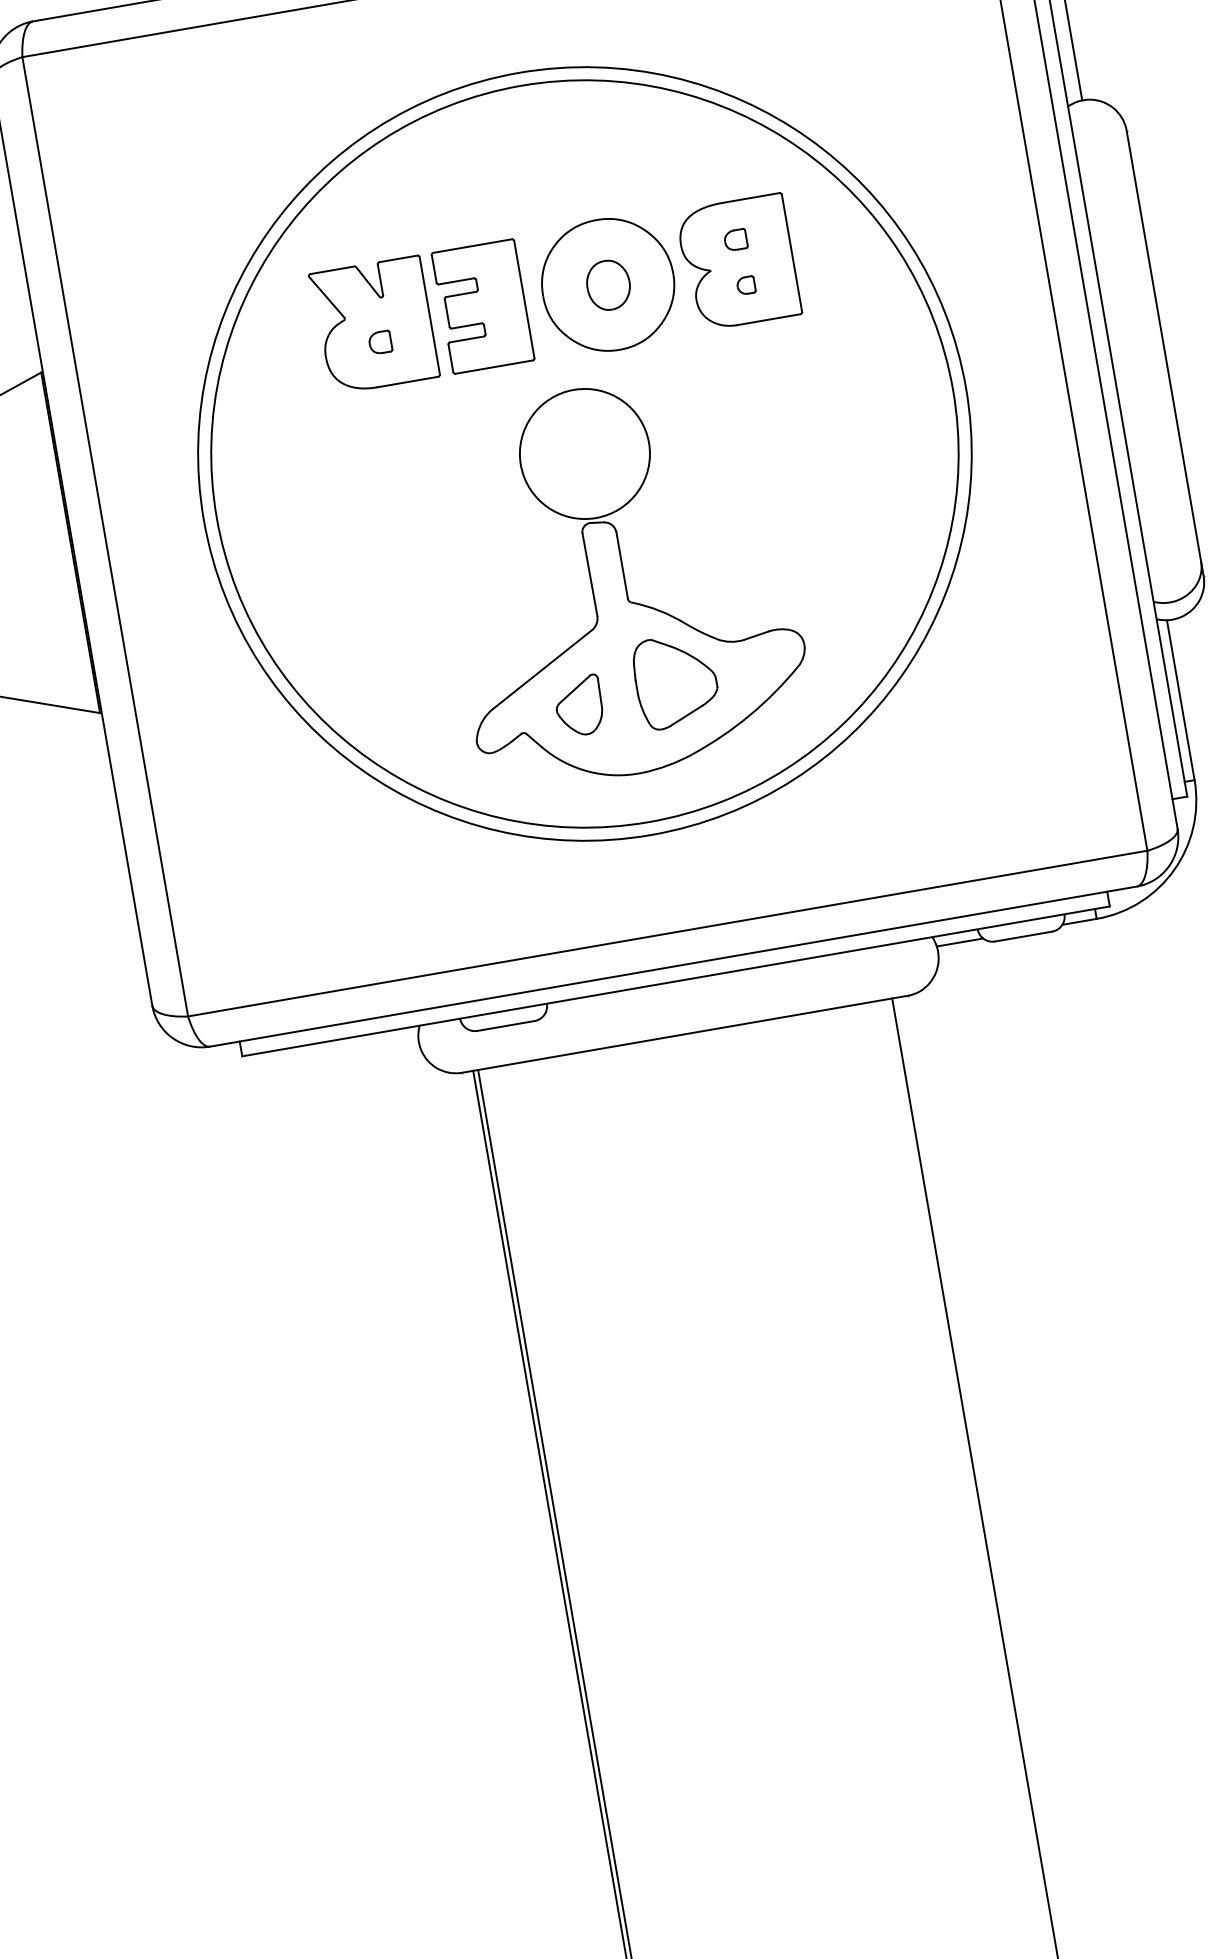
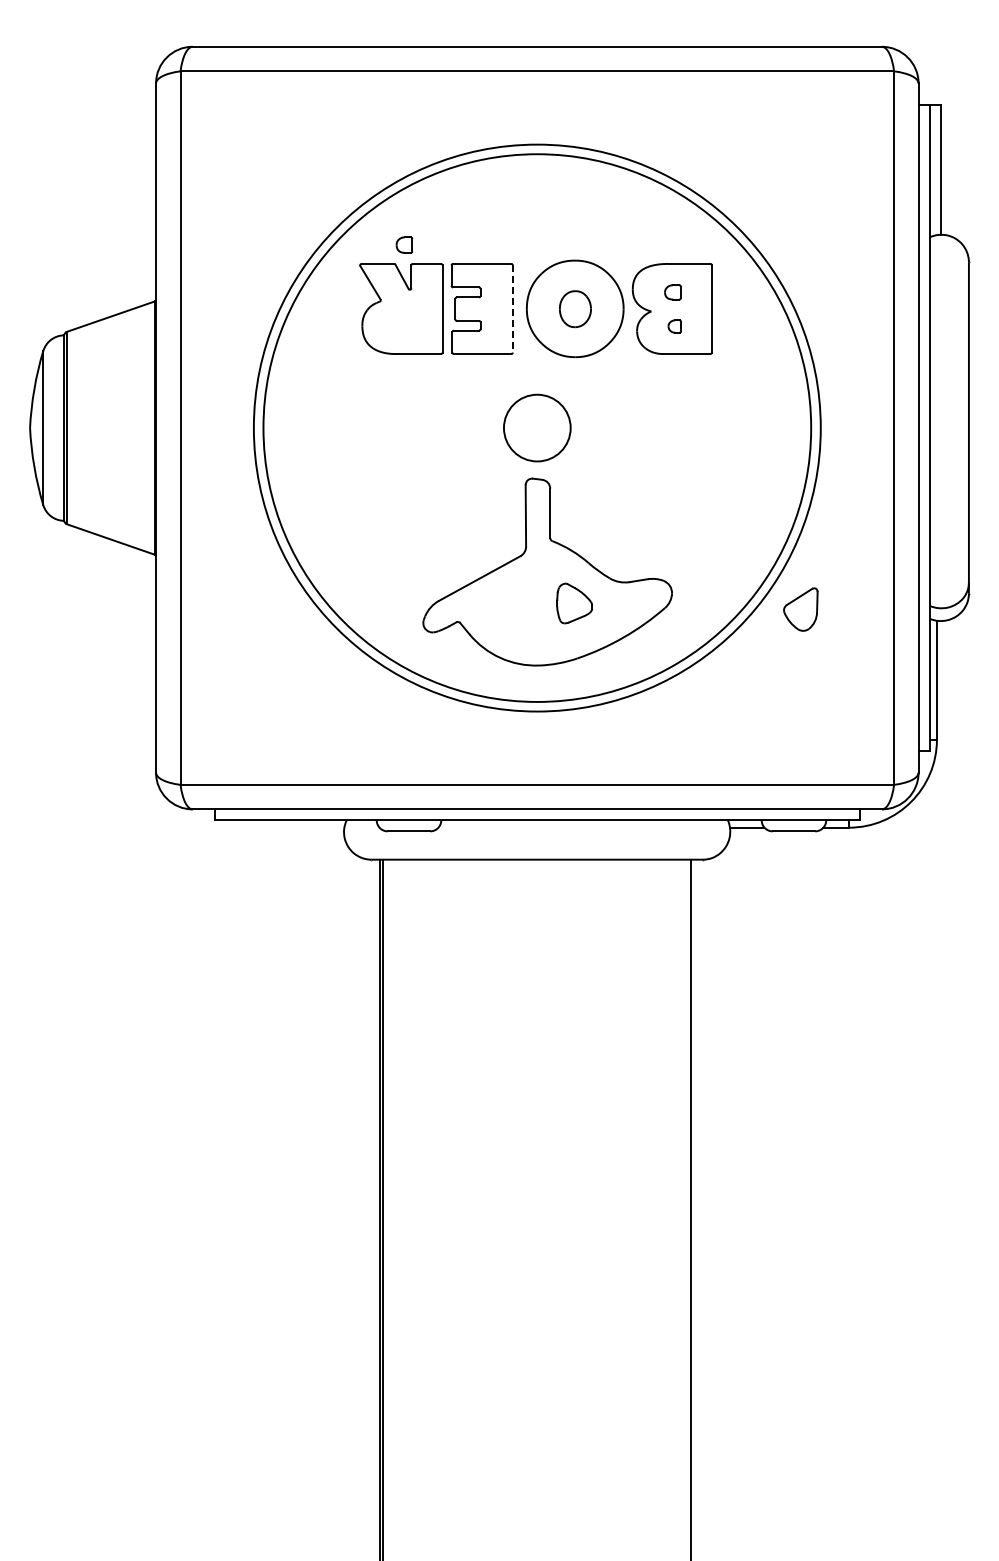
line: (523, 298) -> (512, 308), solid -> dashed
part: (380, 341) -> (404, 244), moved
circle: (583, 453) -> (536, 427), size x0.7
part: (675, 681) -> (574, 603), size x0.6
part: (578, 706) -> (800, 609), moved

